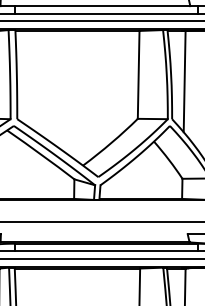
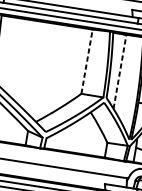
line: (138, 74) -> (86, 61), solid -> dashed
line: (184, 81) -> (119, 71), solid -> dashed

